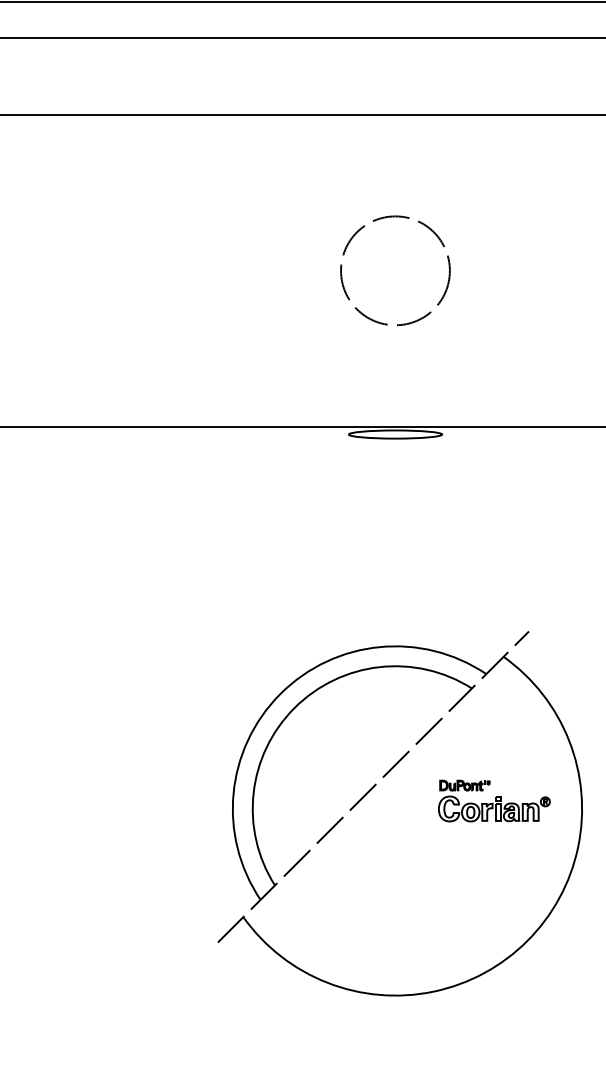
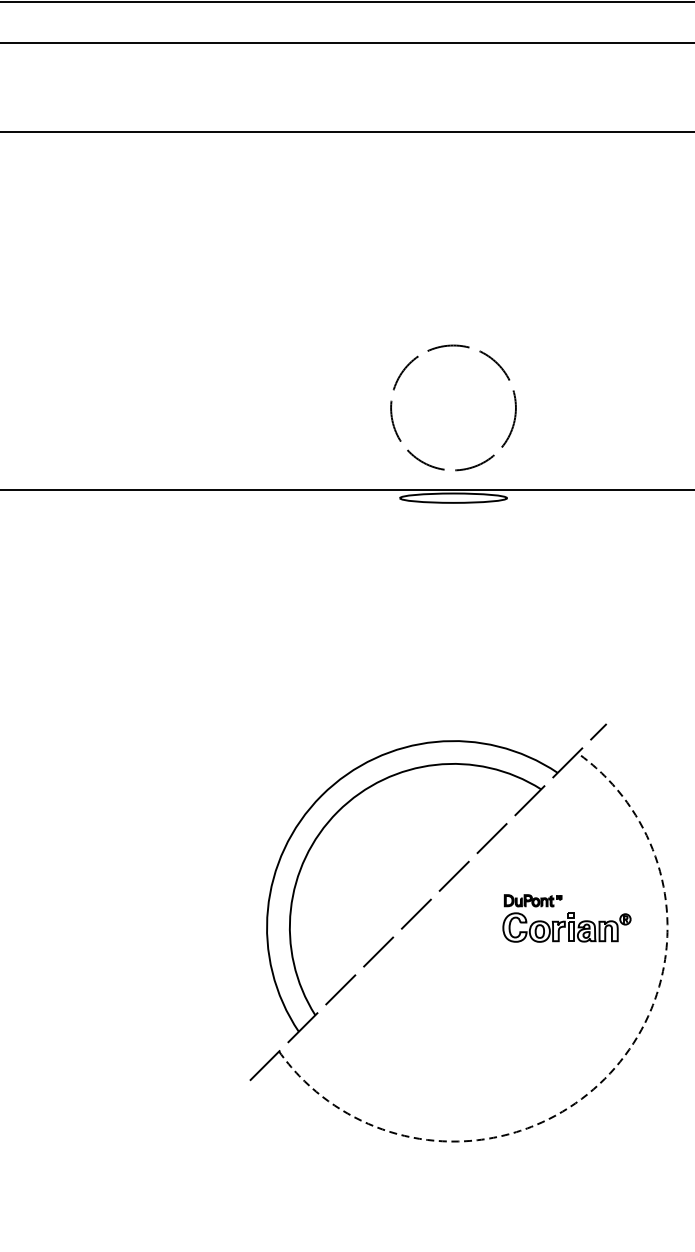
circle: (395, 270) -> (453, 407), moved
arc: (527, 940) -> (604, 1078), solid -> dashed

